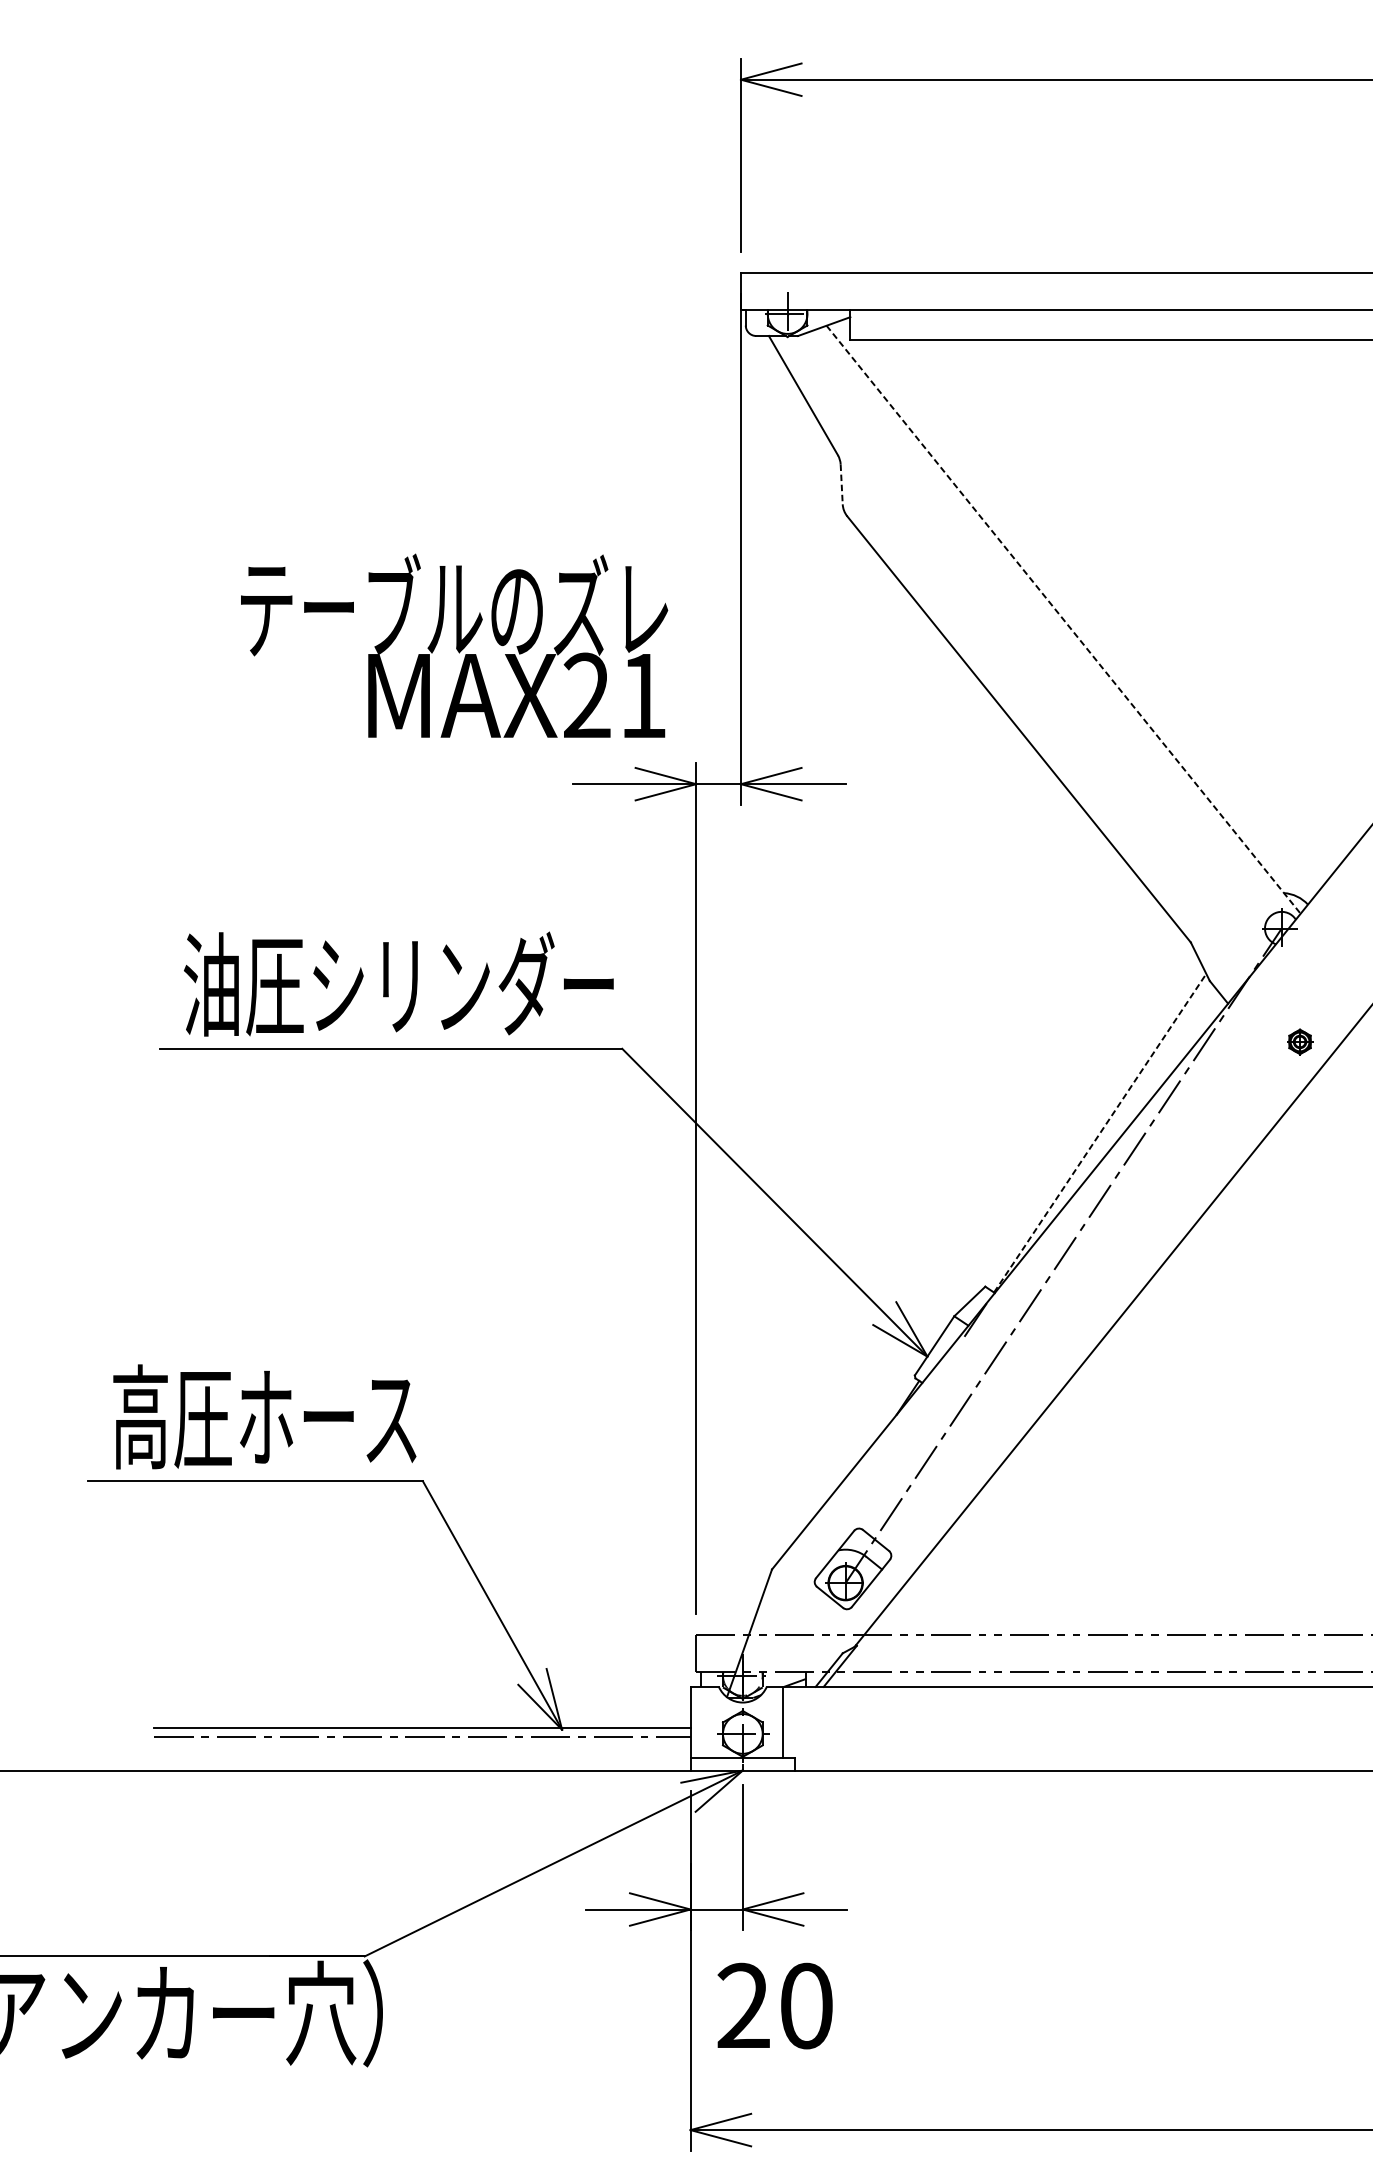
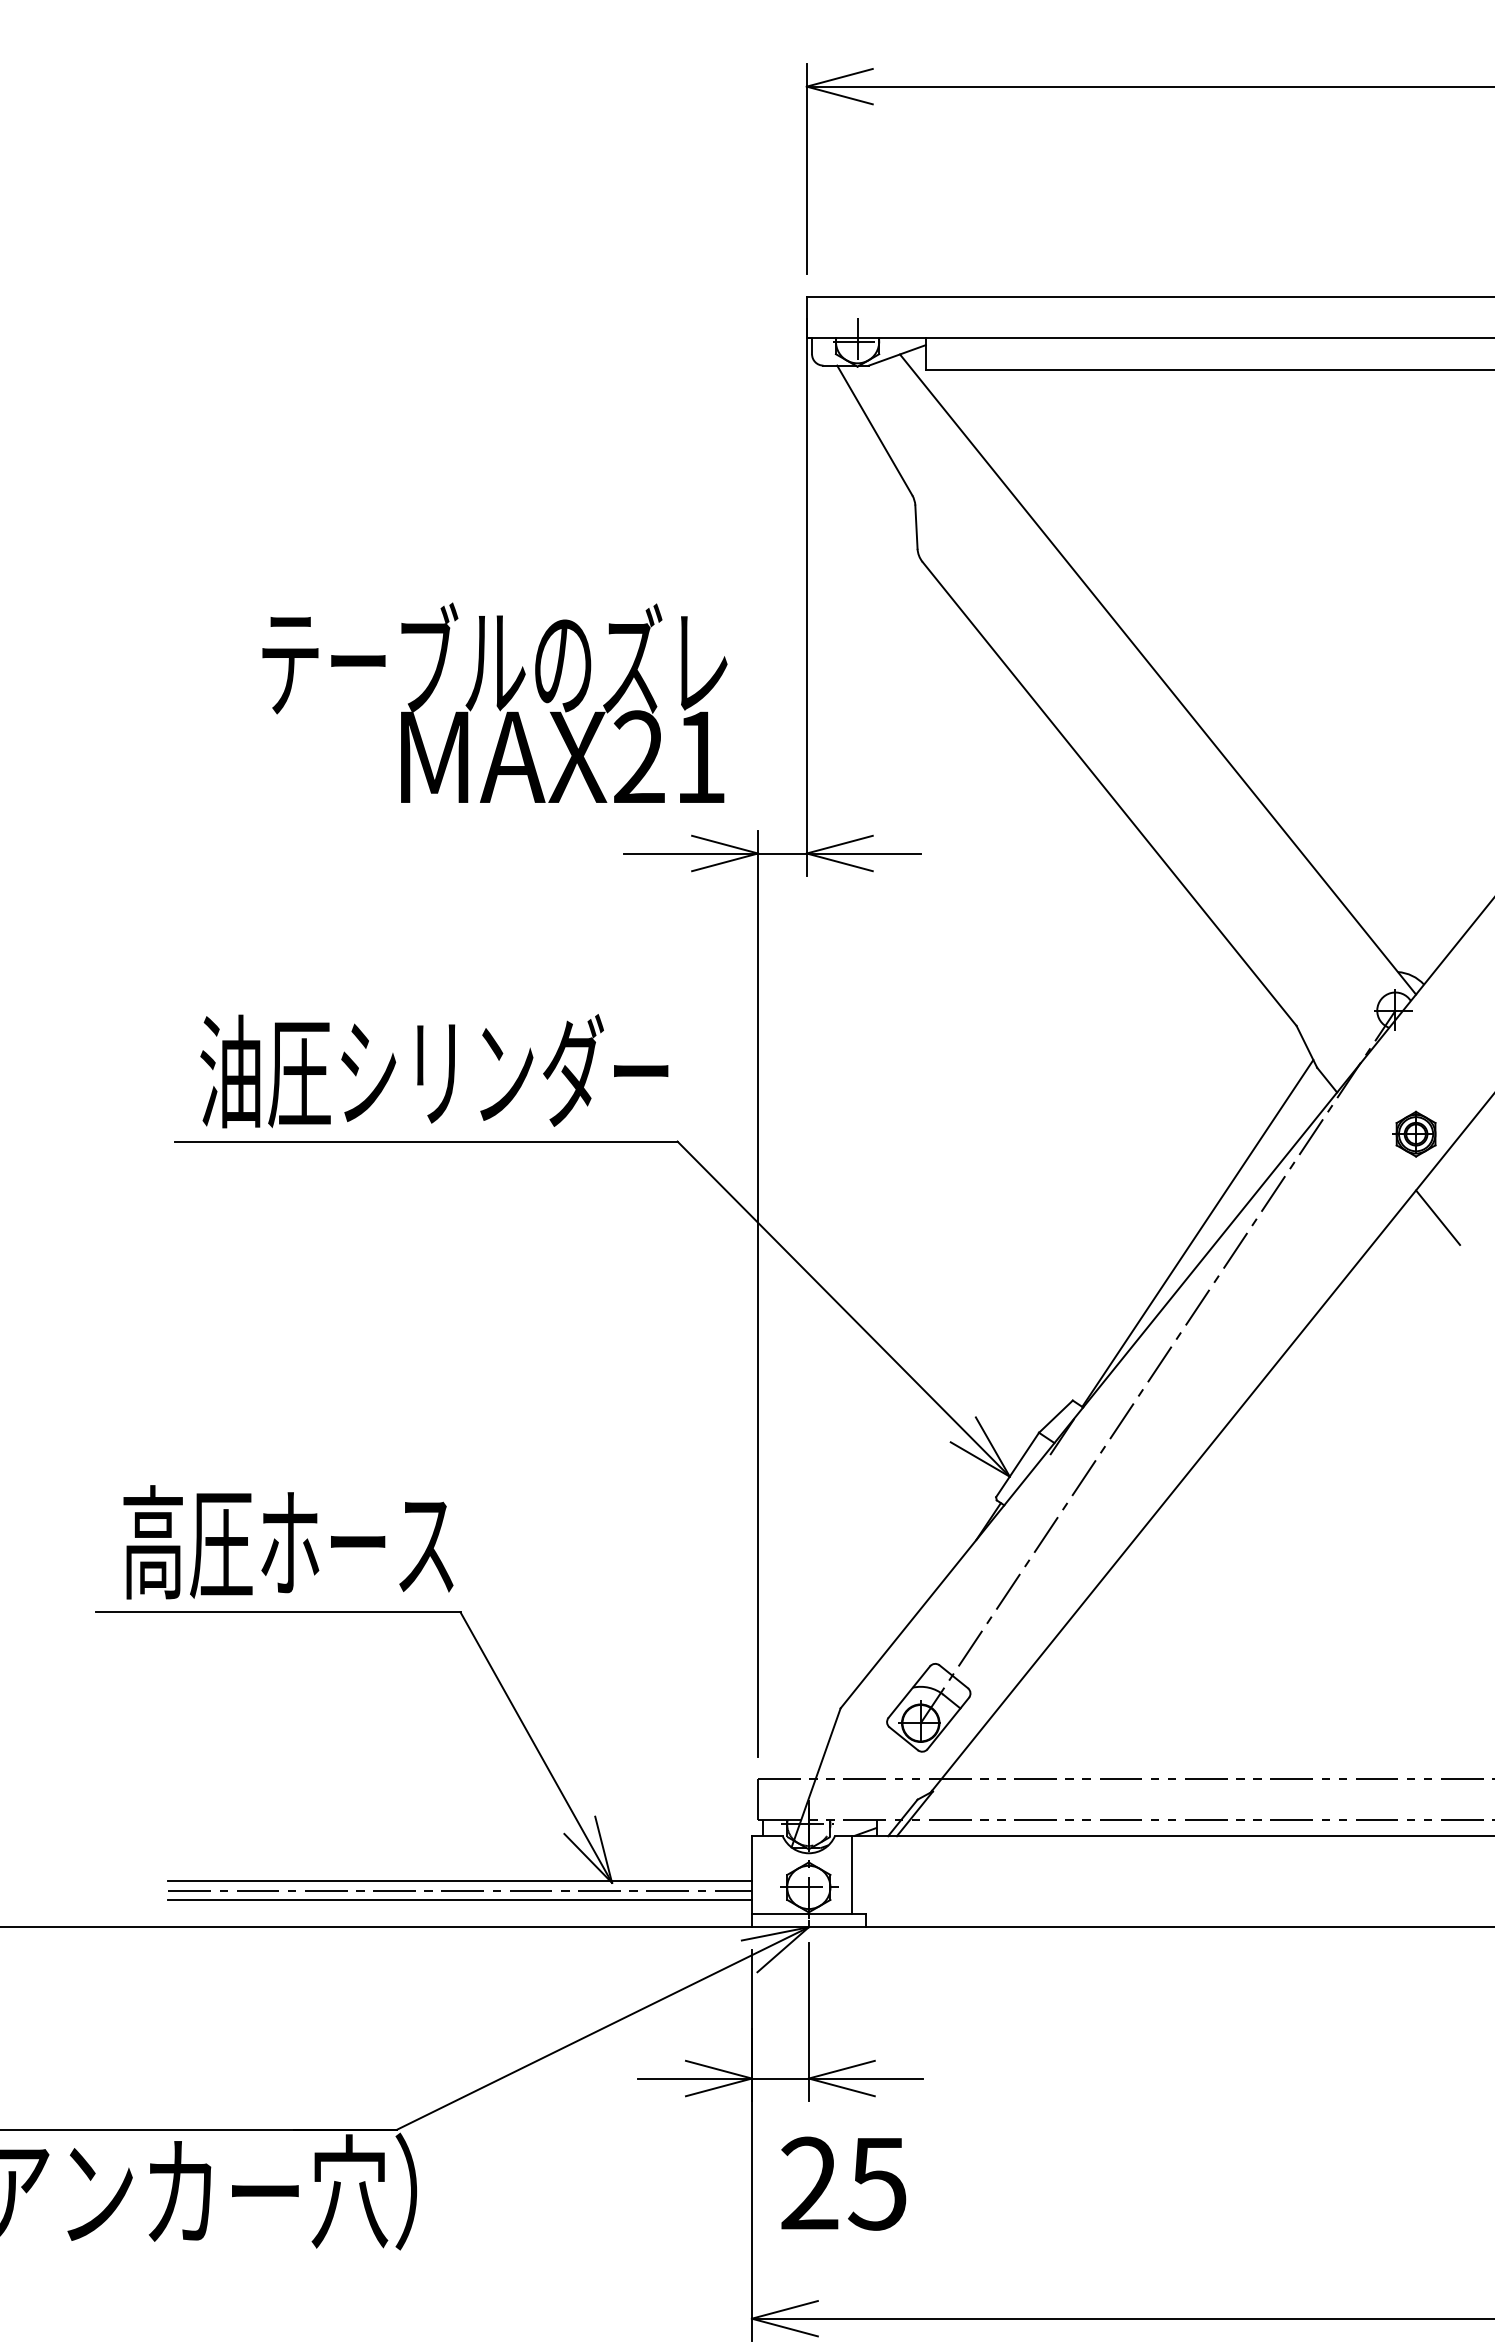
line: (841, 484) -> (916, 527), dashed -> solid
line: (1064, 619) -> (1158, 674), dashed -> solid
part: (1299, 1041) -> (1414, 1133), size x1.67
line: (1321, 1118) -> (1438, 1217), added
line: (1100, 1133) -> (1198, 1233), dashed -> solid
line: (421, 1745) -> (459, 1900), added
text: (805, 2005) -> (877, 2183), 20 -> 25

